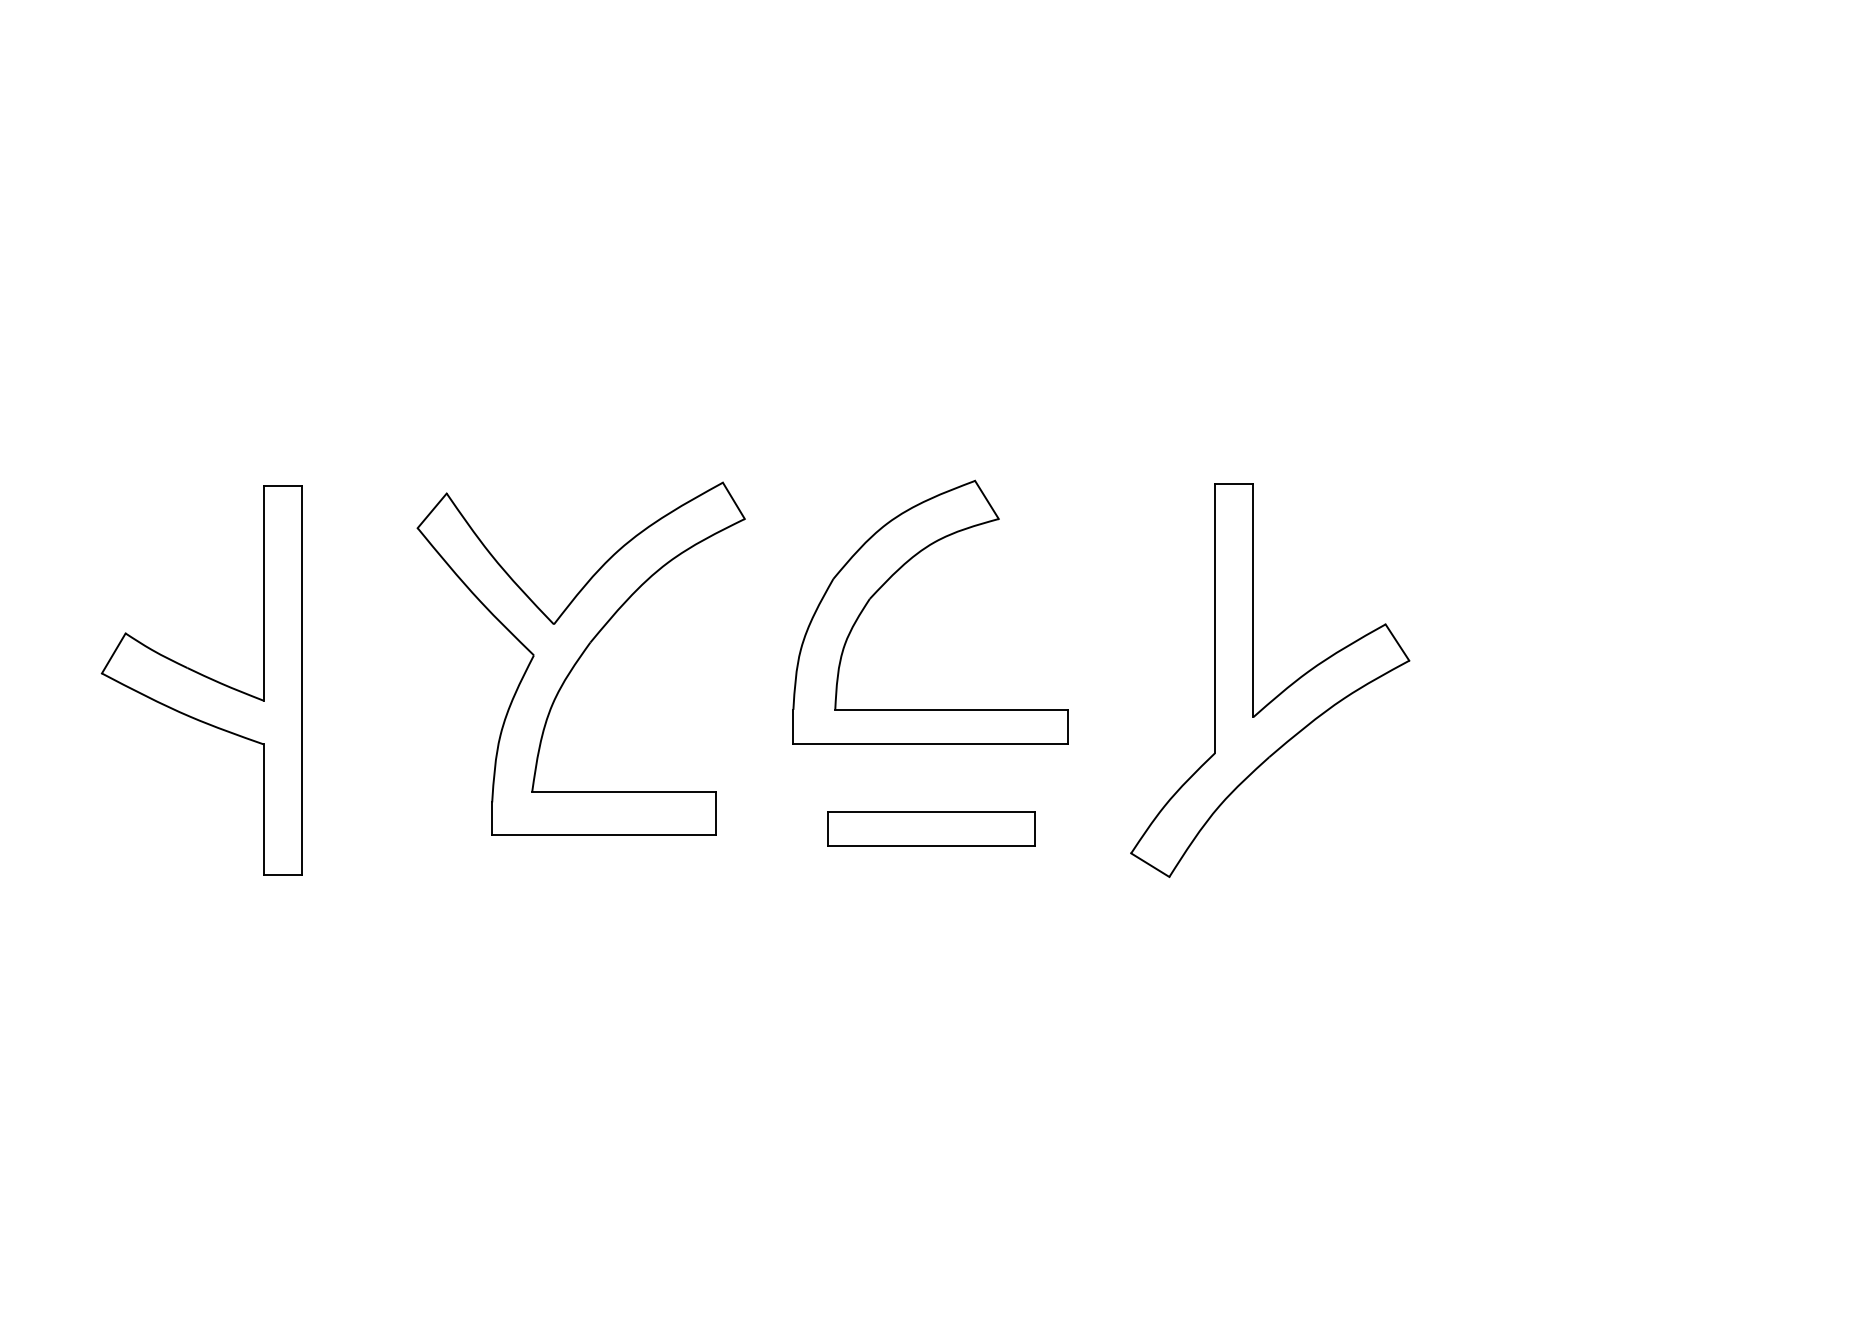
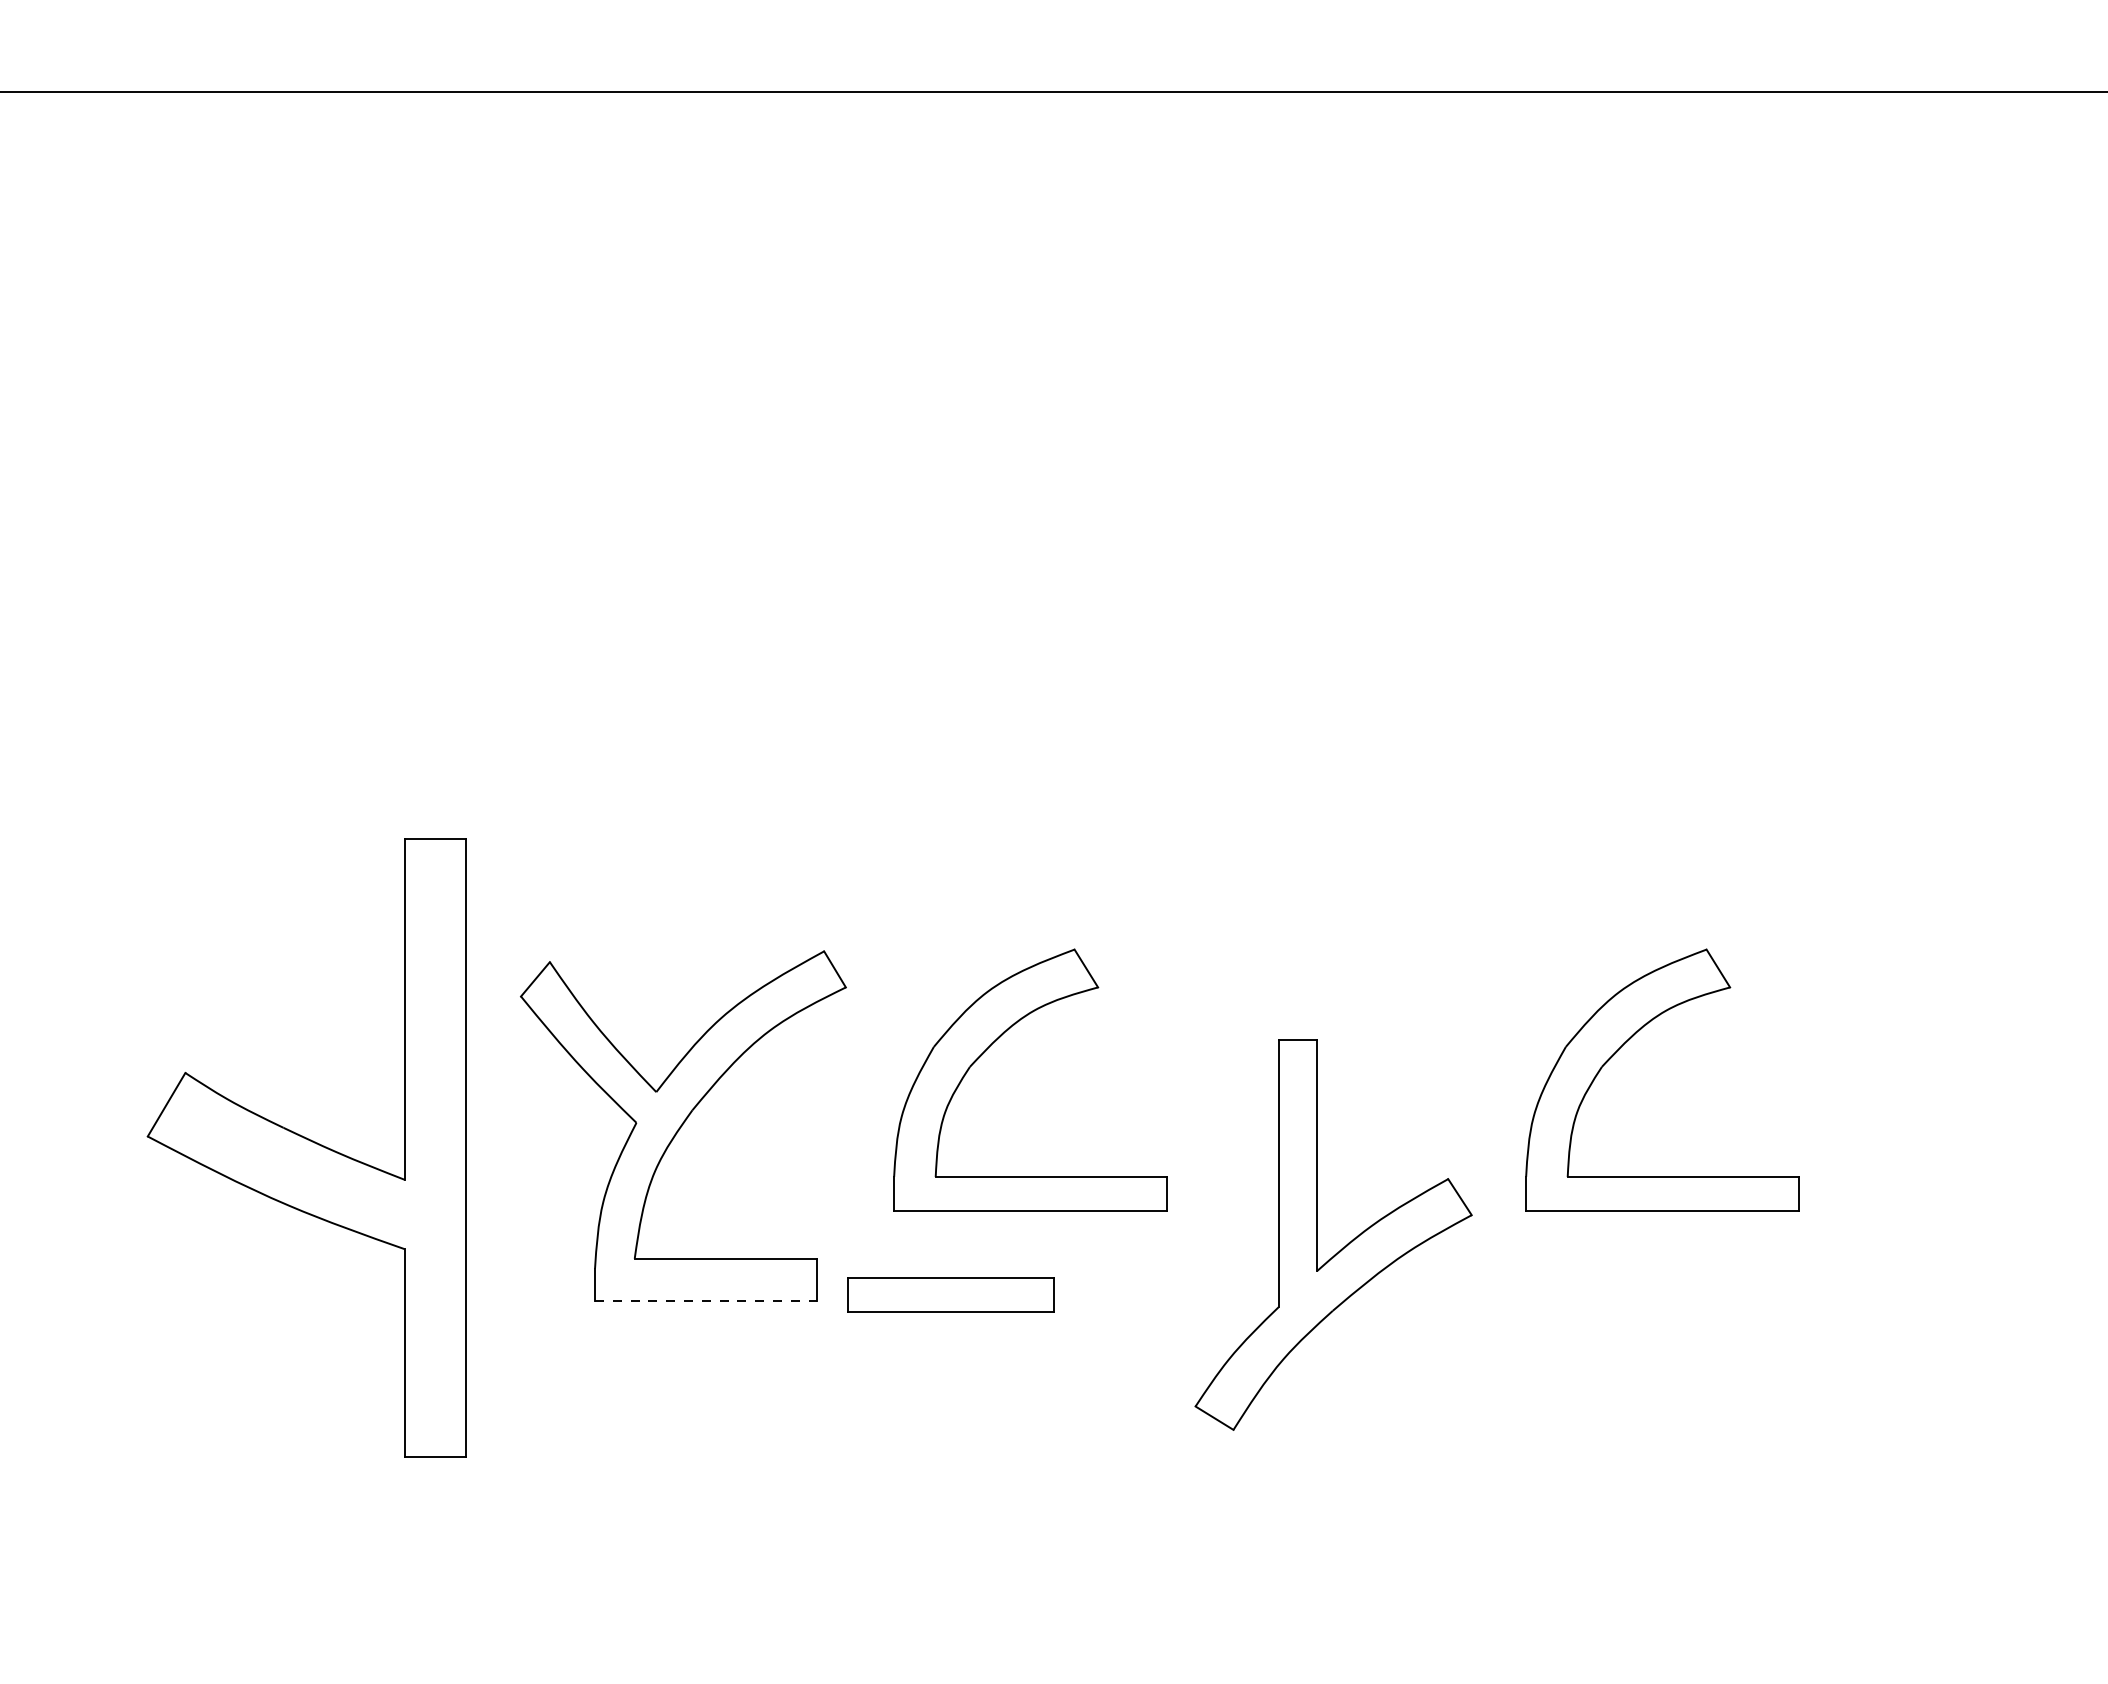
part: (1533, 572) -> (1629, 1040), added
part: (201, 680) -> (306, 1147), size x1.6
part: (1279, 693) -> (1342, 1247), moved
part: (930, 828) -> (950, 1294), moved
line: (603, 835) -> (705, 1301), solid -> dashed

